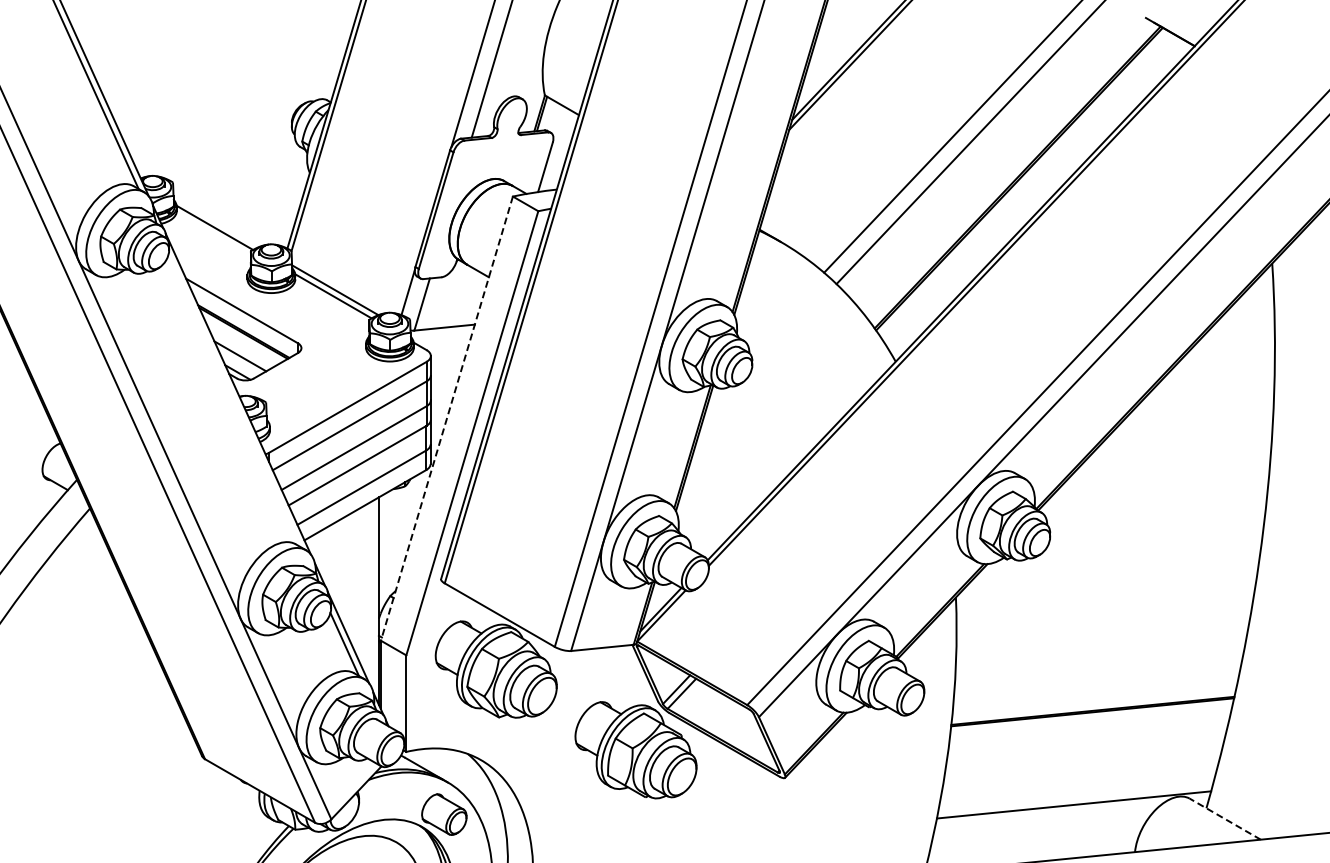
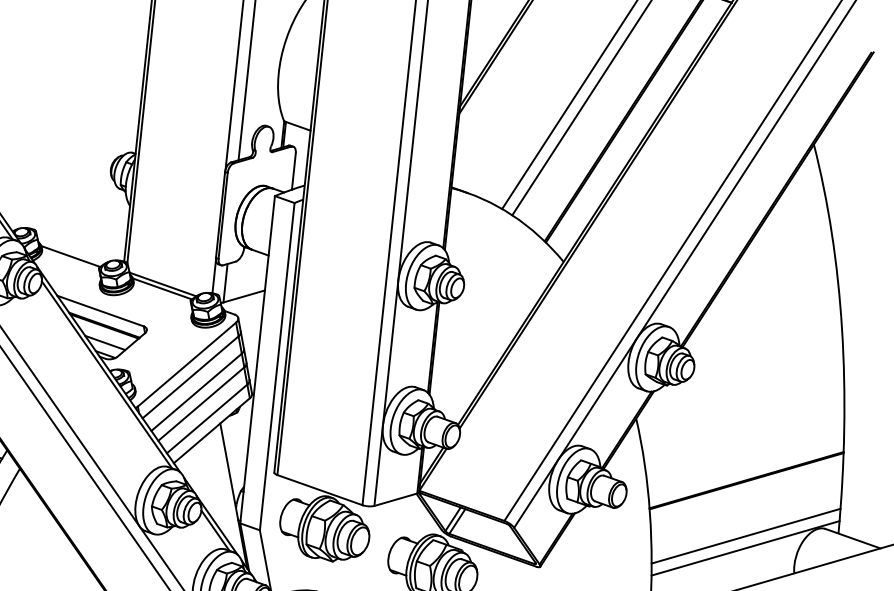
line: (234, 400) -> (106, 374), added
line: (446, 418) -> (257, 359), dashed -> solid
line: (1077, 787) -> (745, 535), added
line: (1224, 818) -> (852, 538), dashed -> solid

